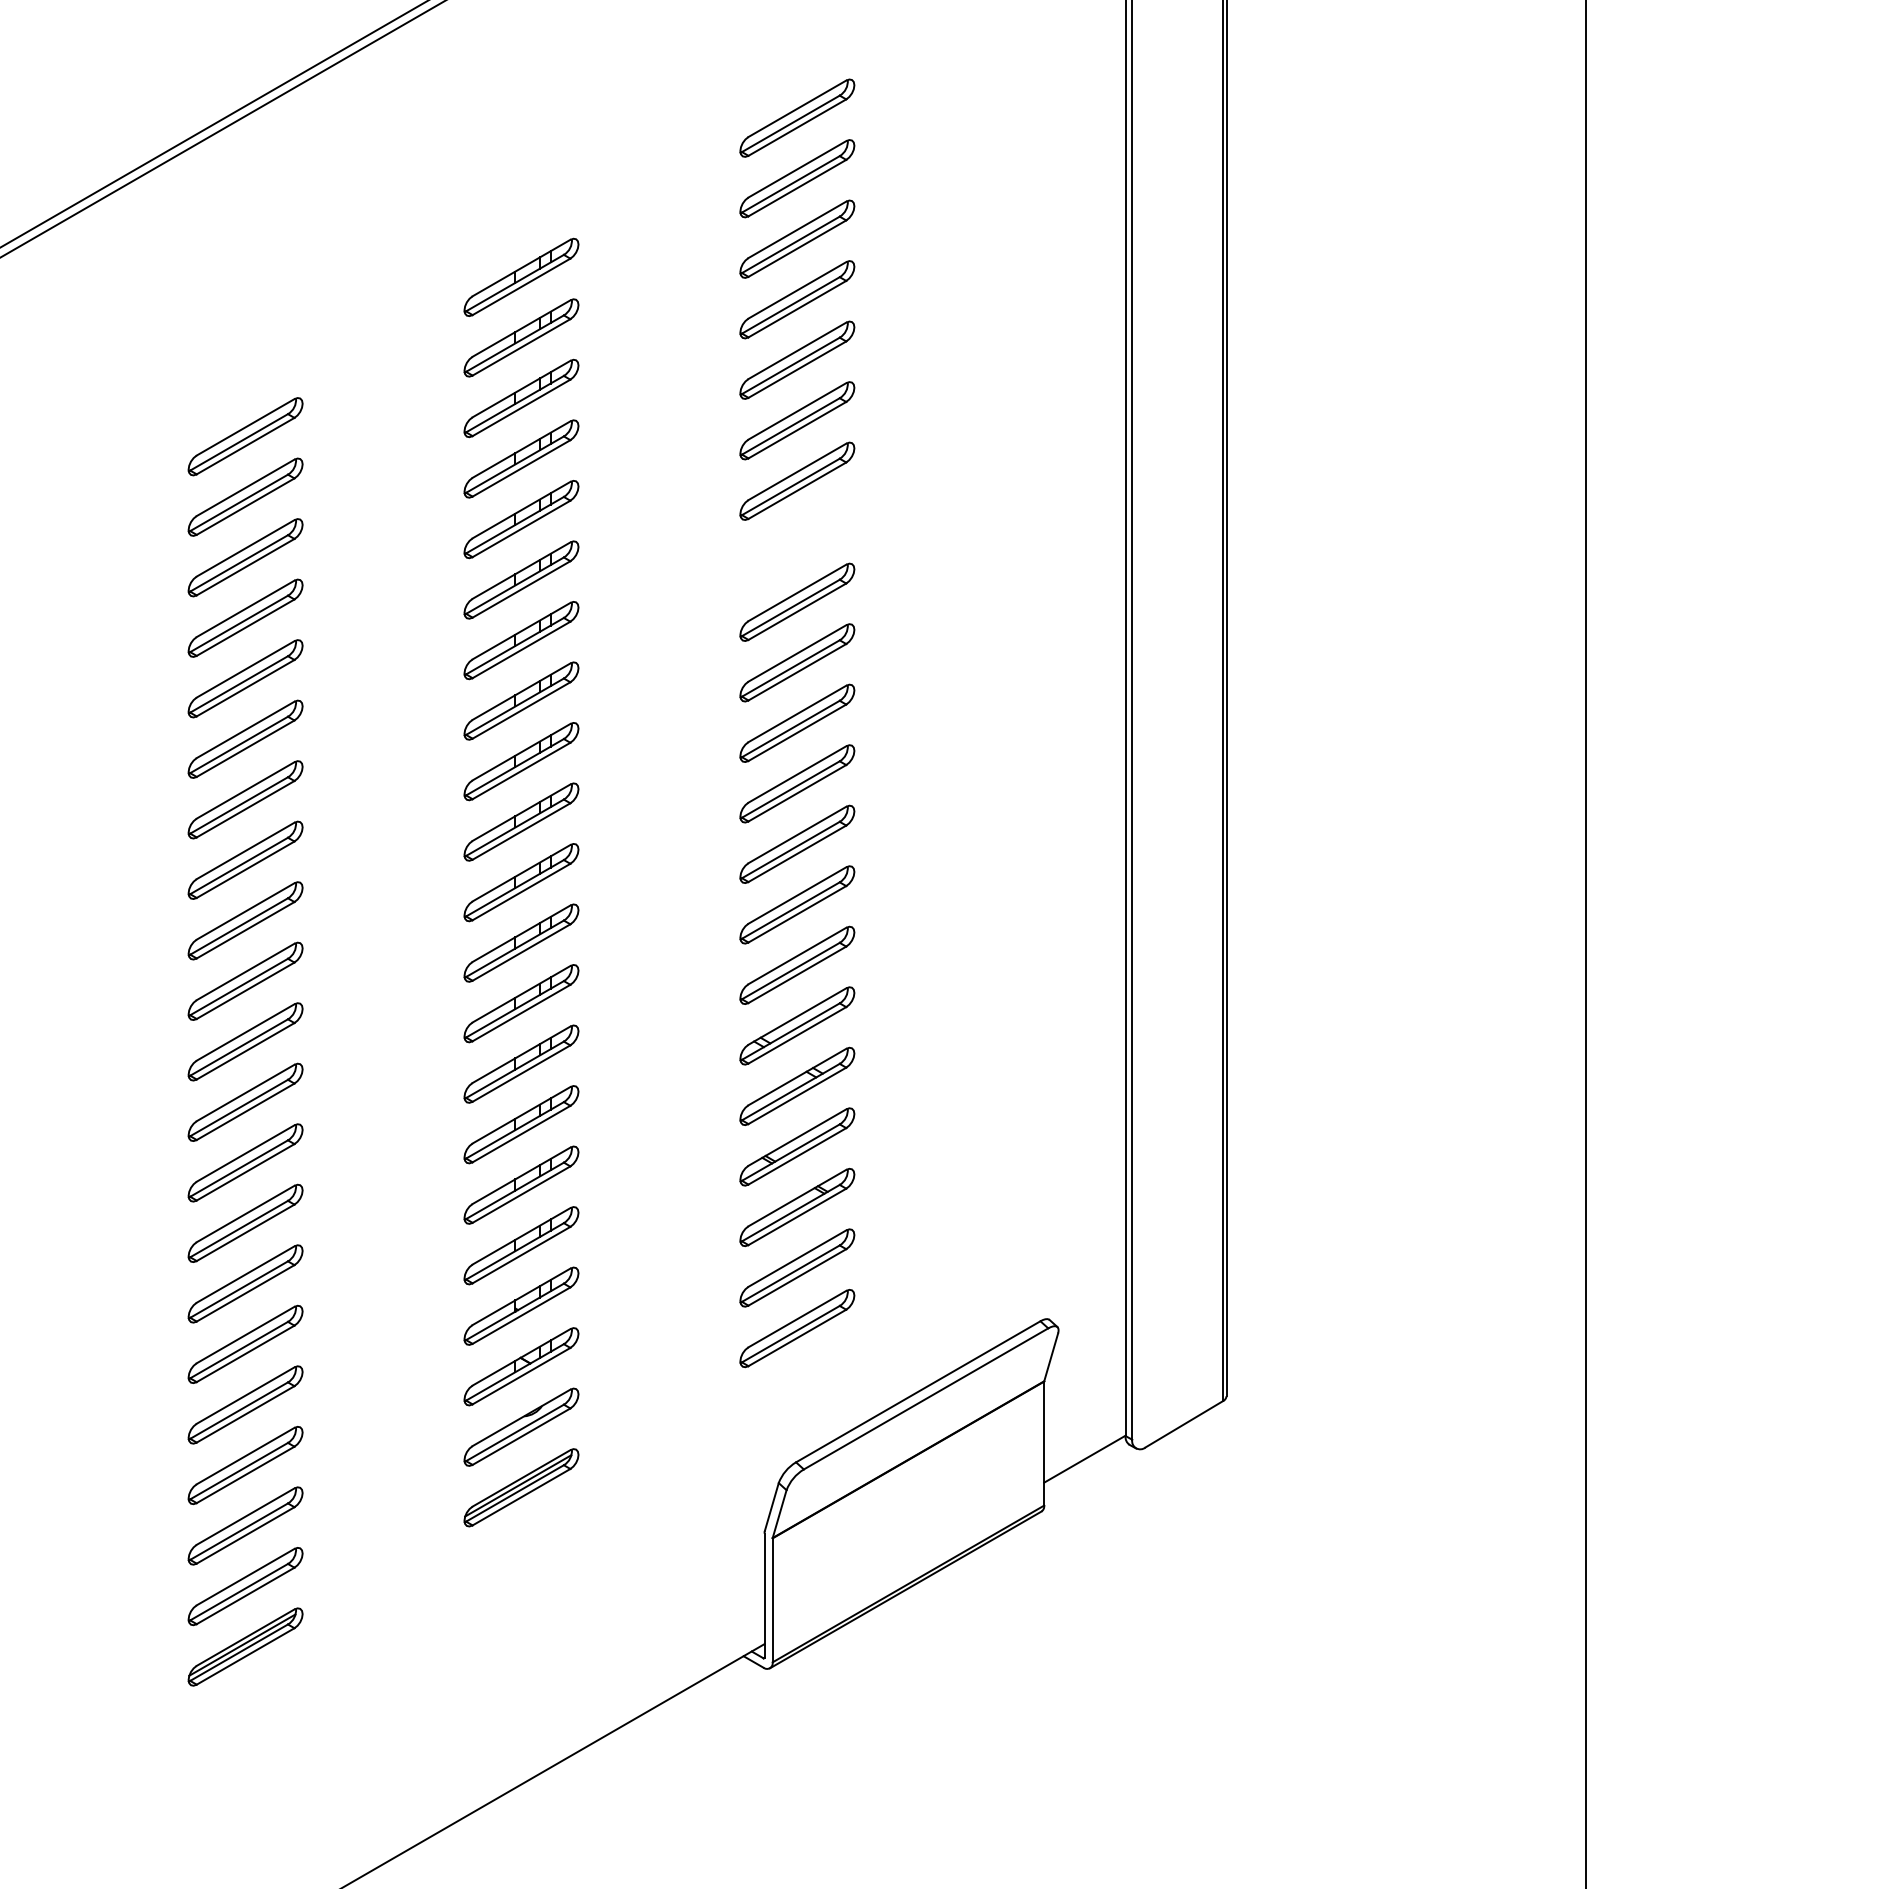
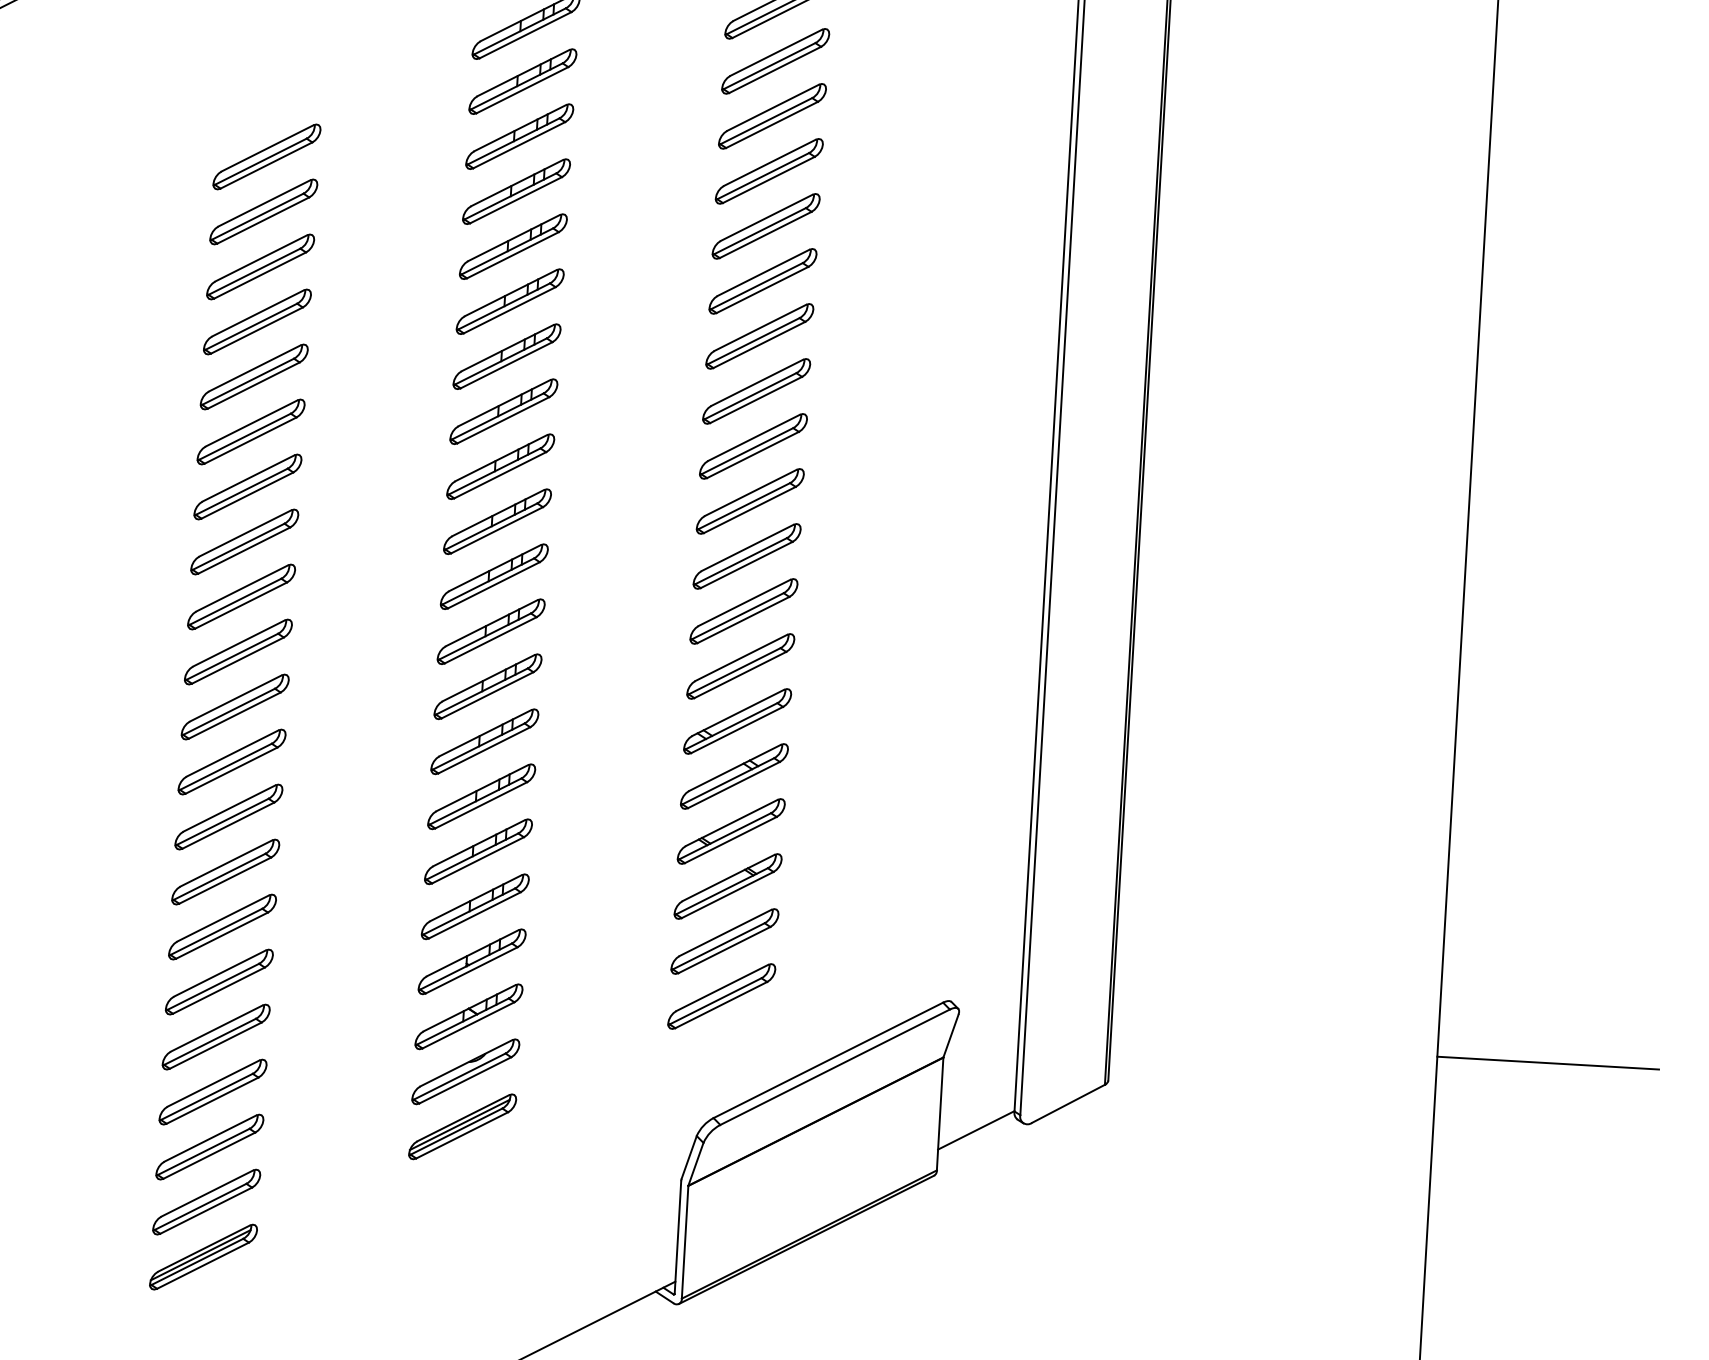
part: (797, 541) -> (763, 281), added
line: (1707, 1349) -> (1547, 1063), added

